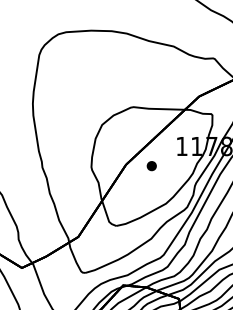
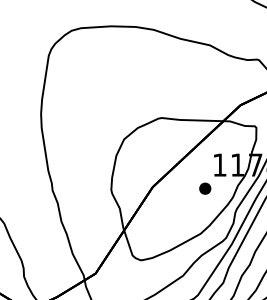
part: (151, 166) -> (204, 189), moved

